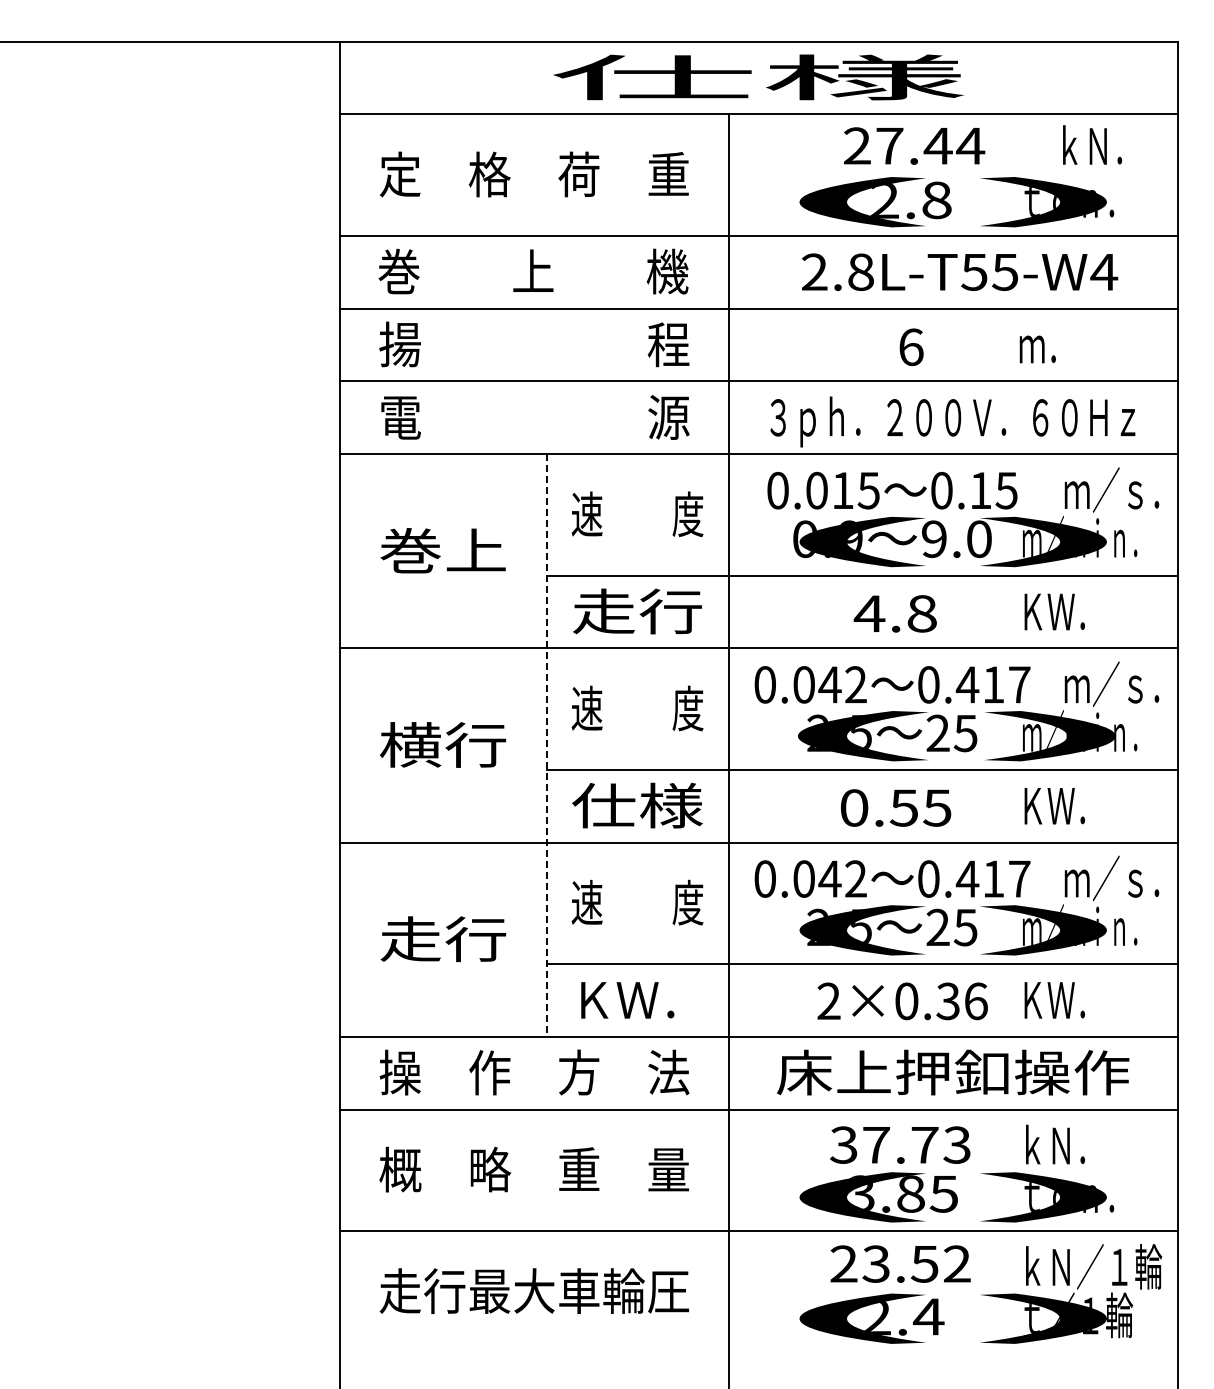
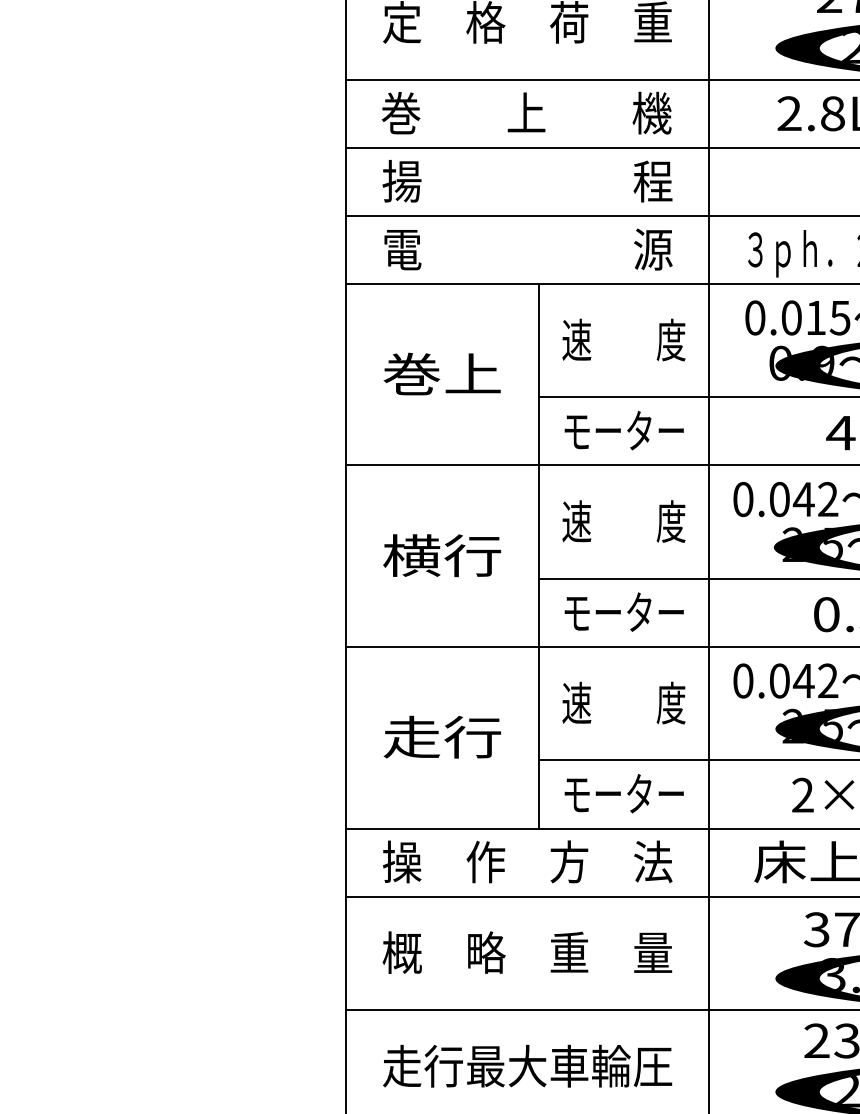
text: (637, 611) -> (623, 430), 走行 -> モーター
line: (546, 746) -> (538, 557), dashed -> solid
text: (637, 805) -> (623, 612), 仕様 -> モーター
text: (637, 999) -> (623, 793), ＫＷ． -> モーター

